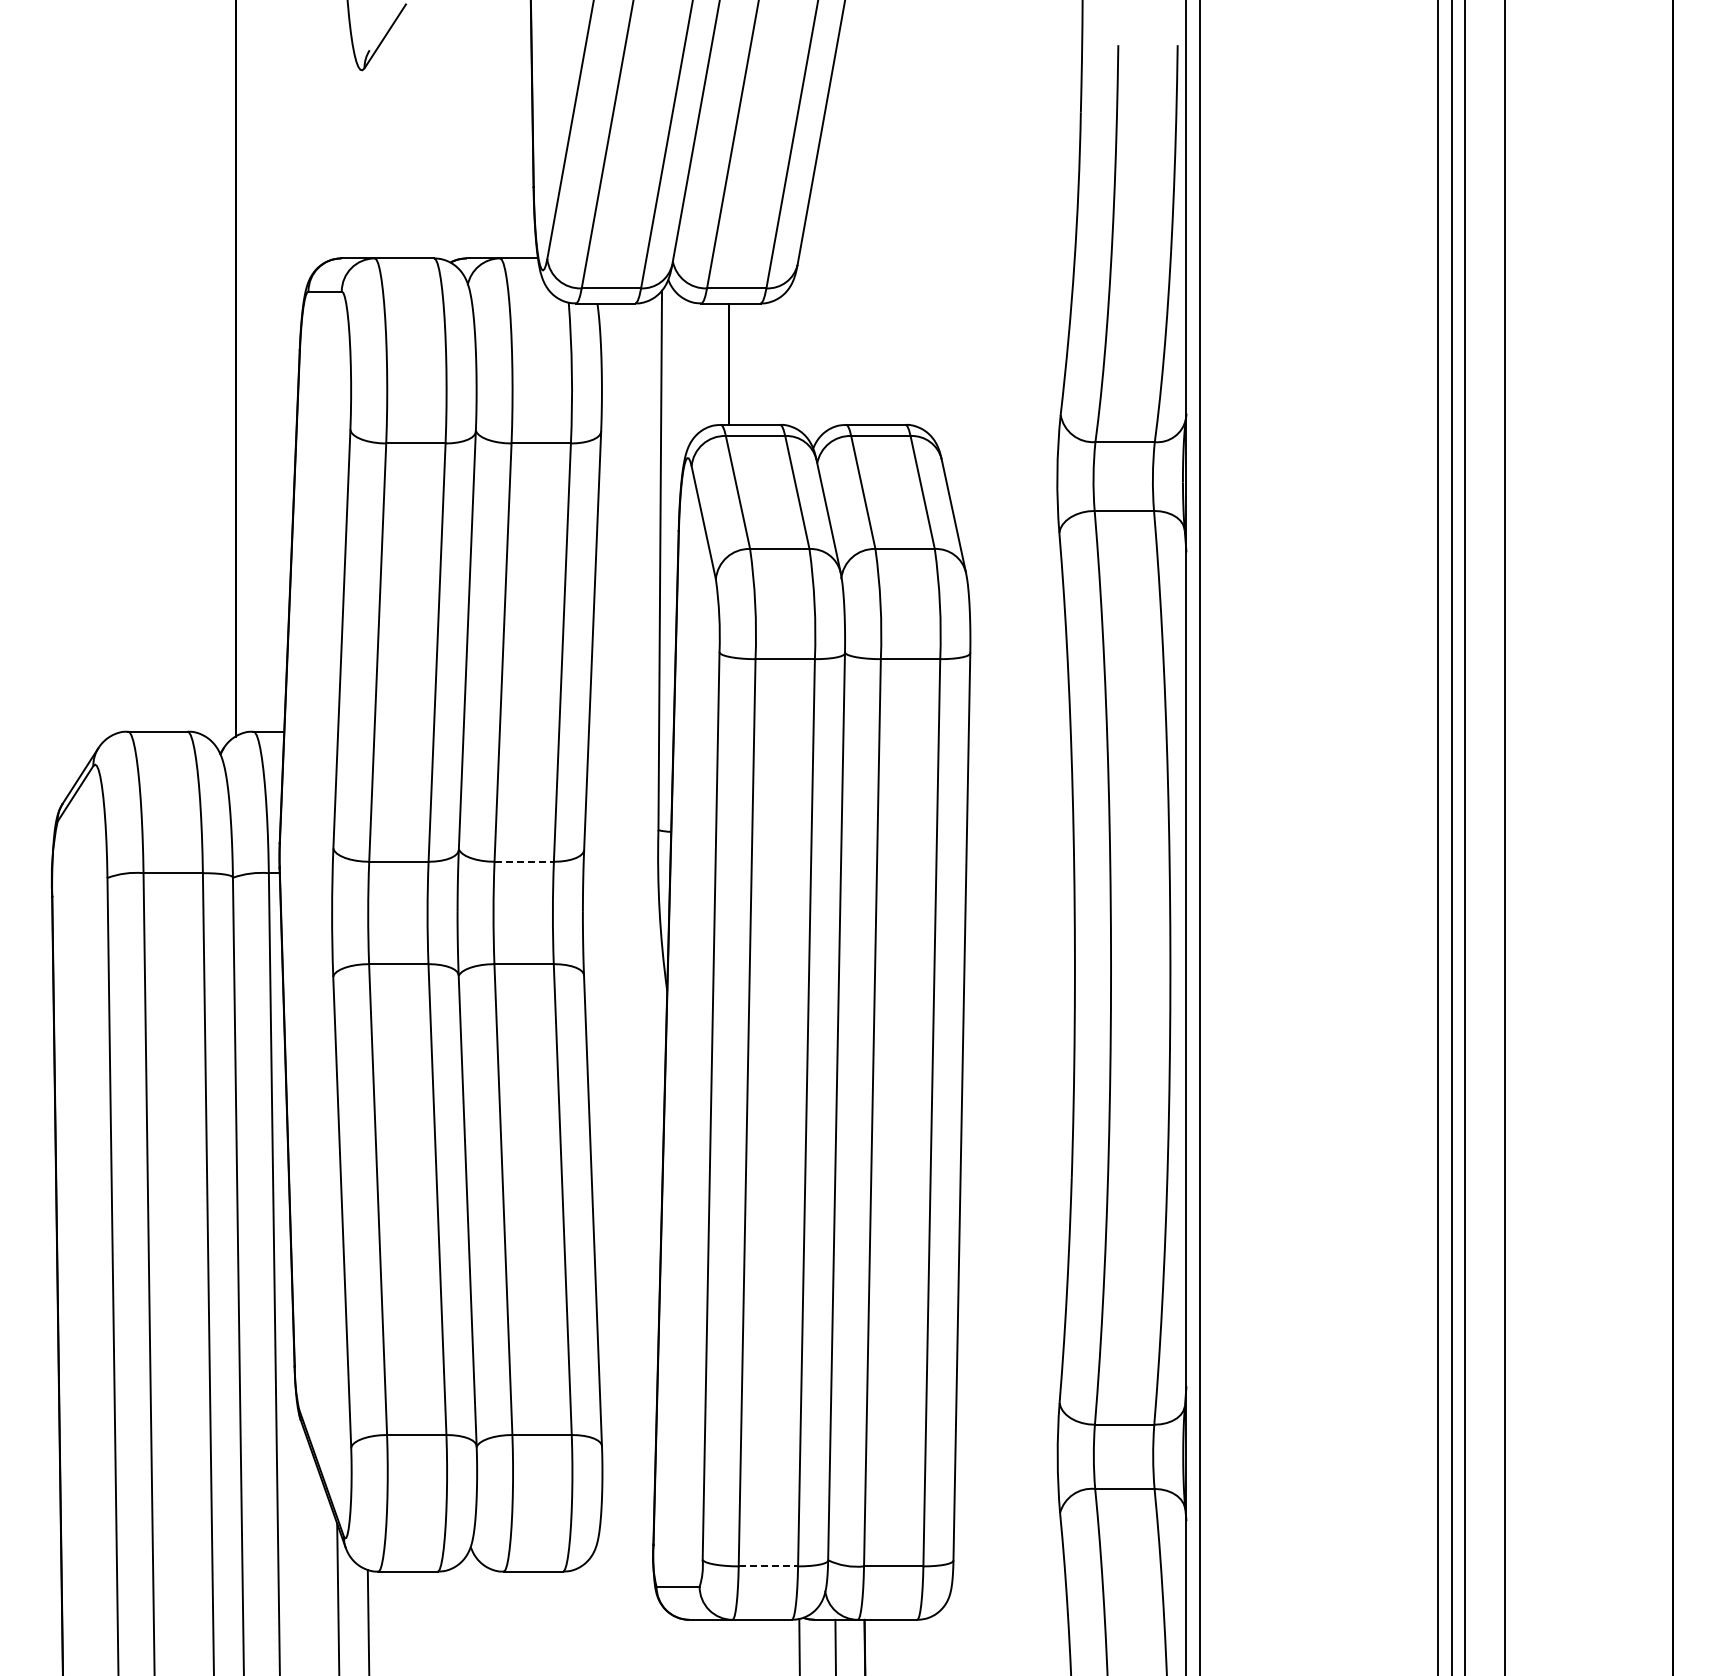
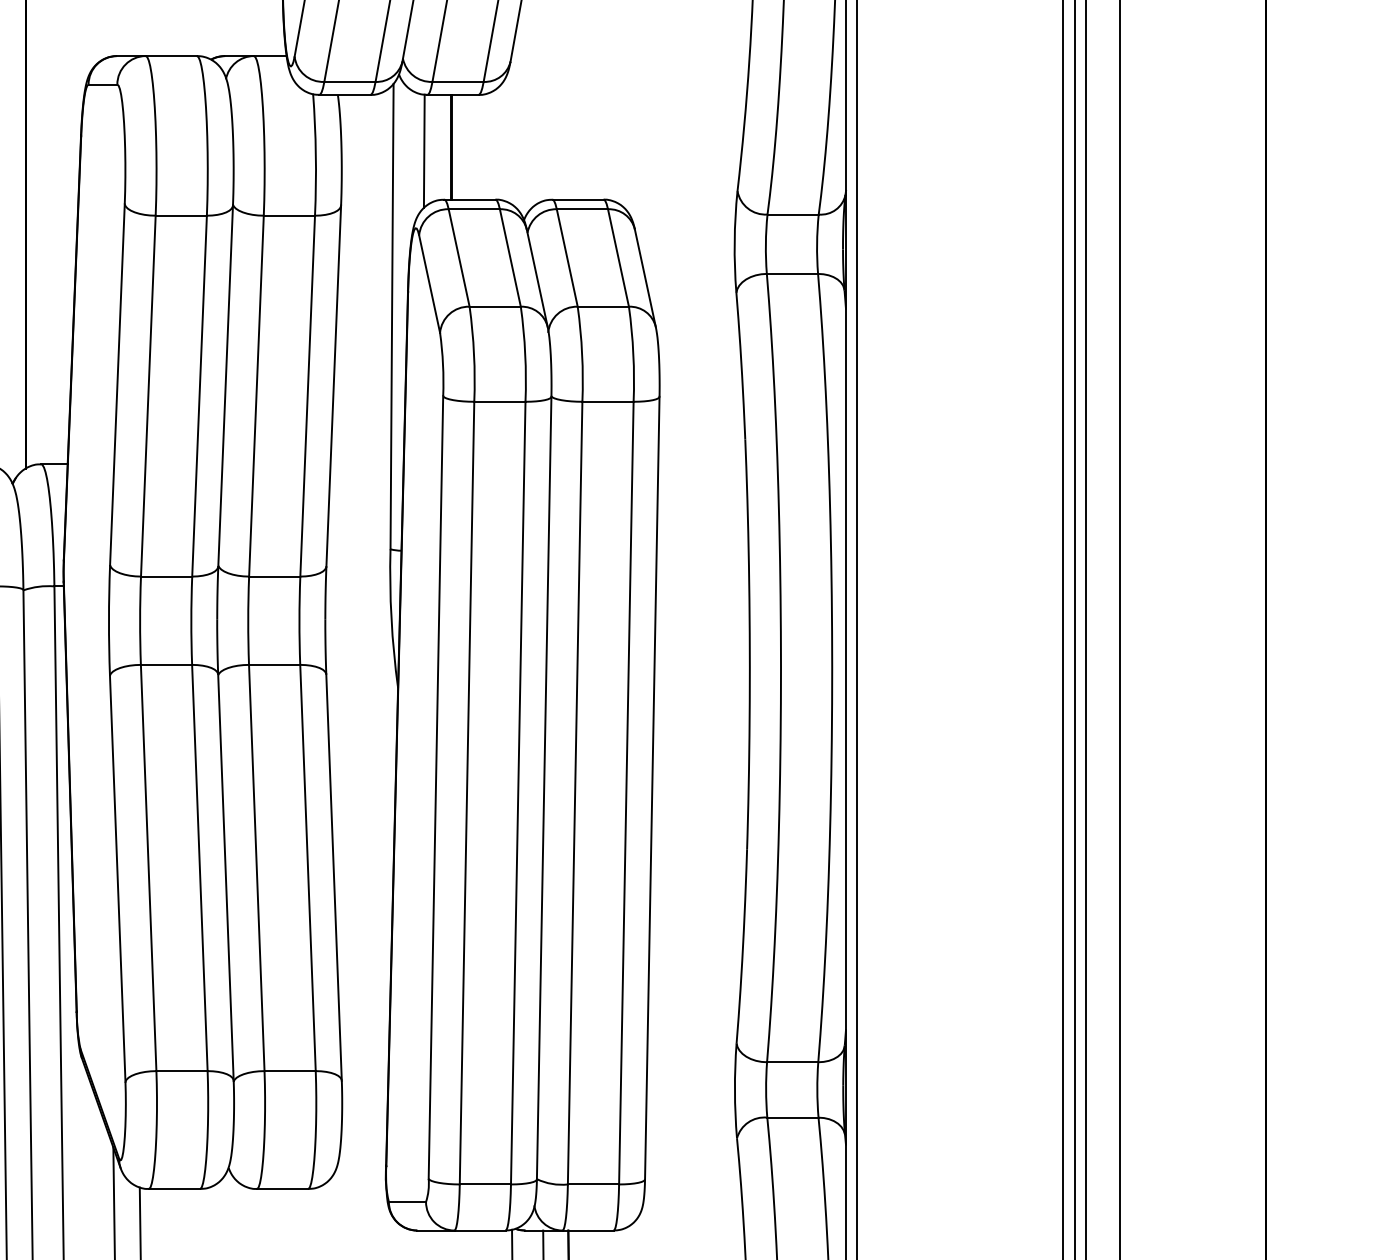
line: (697, 368) -> (424, 151), added
line: (524, 861) -> (274, 576), dashed -> solid
line: (768, 1566) -> (485, 1184), dashed -> solid

